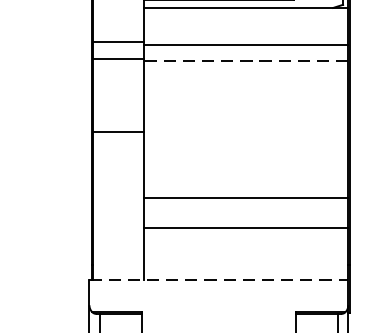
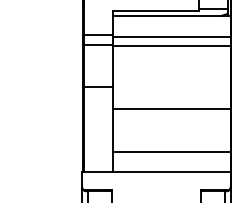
line: (246, 61) -> (172, 46), dashed -> solid
line: (245, 197) -> (171, 108), moved
line: (245, 228) -> (171, 152), moved
line: (219, 279) -> (156, 171), dashed -> solid

